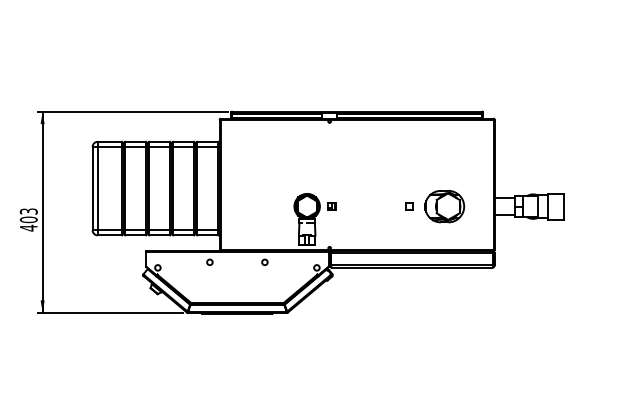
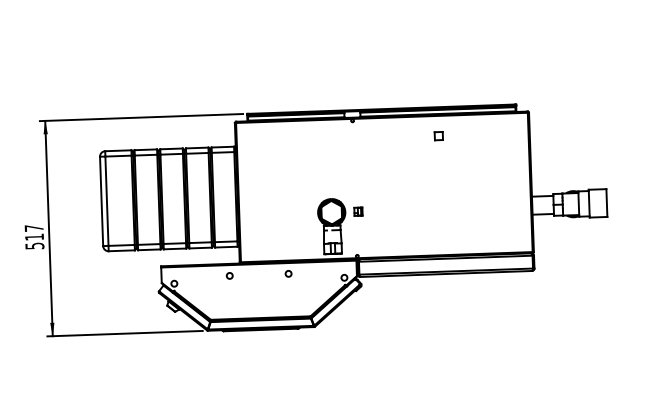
part: (409, 206) -> (438, 135), moved
part: (444, 206) -> (478, 207), removed
text: (28, 219) -> (34, 236), 403 -> 517

